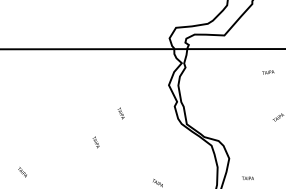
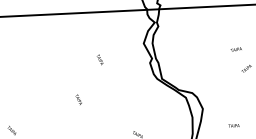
text: (268, 72) -> (236, 49), moved
text: (120, 113) -> (99, 59), moved
text: (247, 177) -> (233, 125), moved

